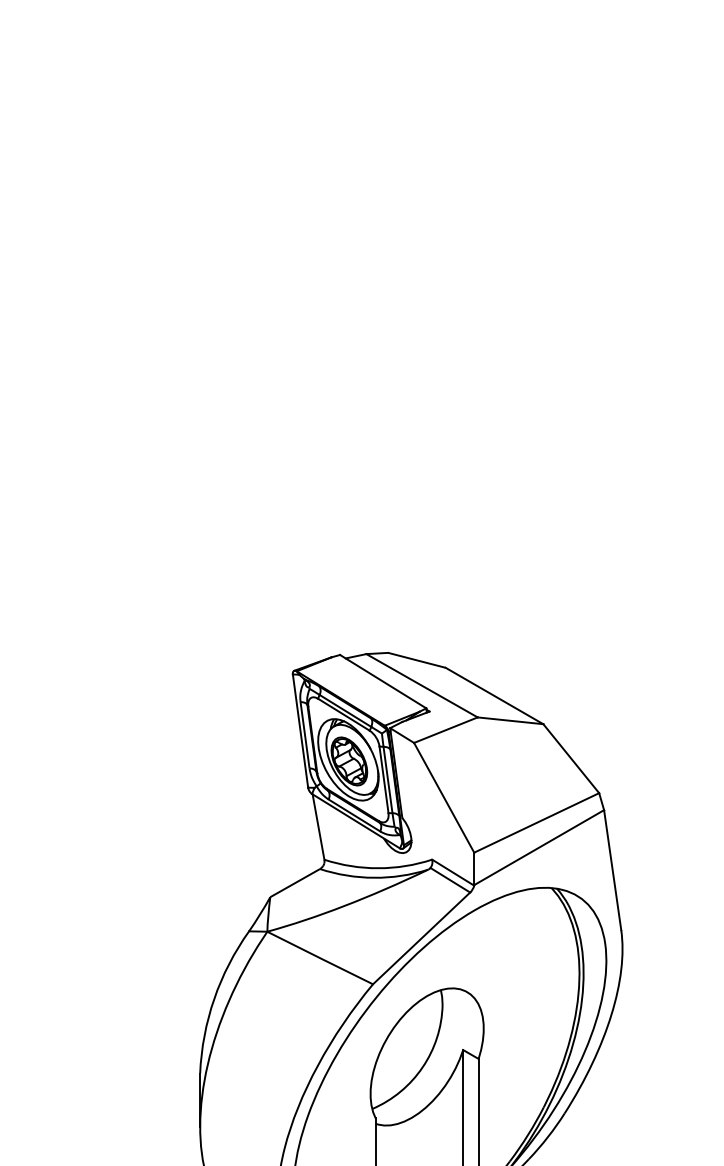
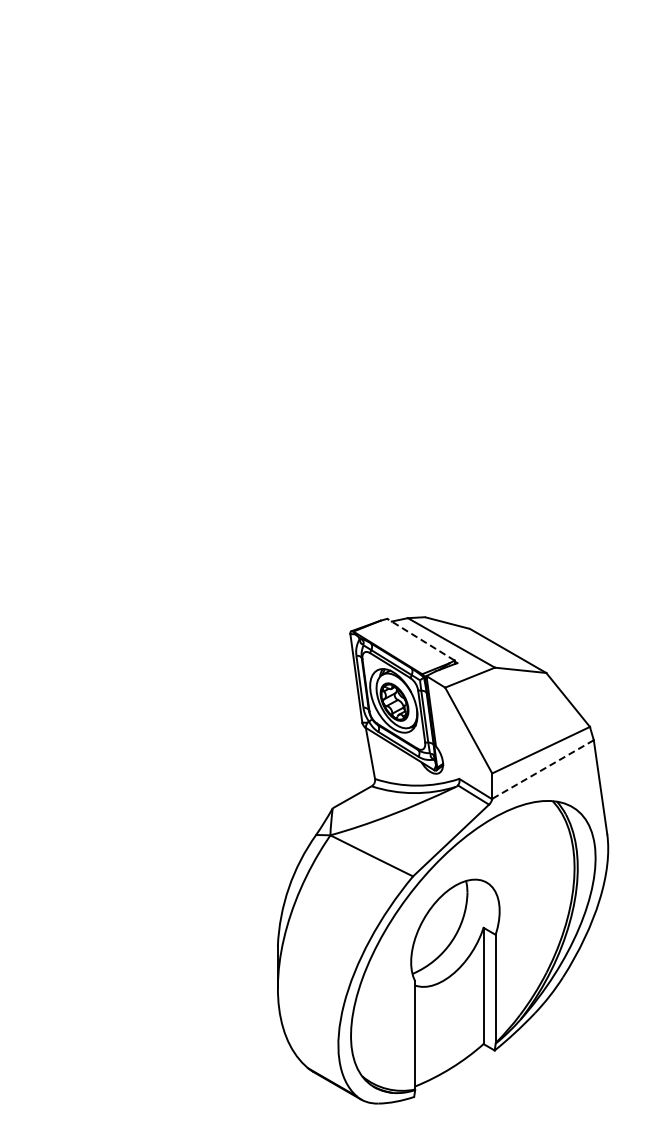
line: (383, 681) -> (421, 639), solid -> dashed
line: (539, 847) -> (543, 769), solid -> dashed

